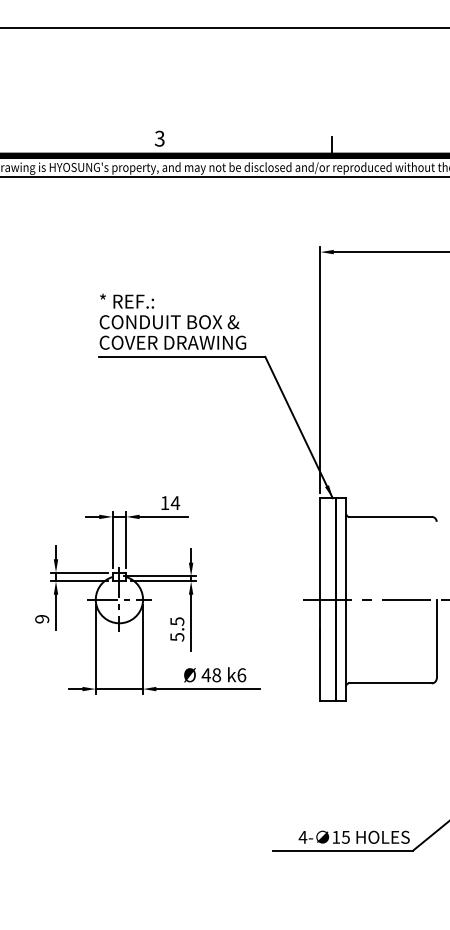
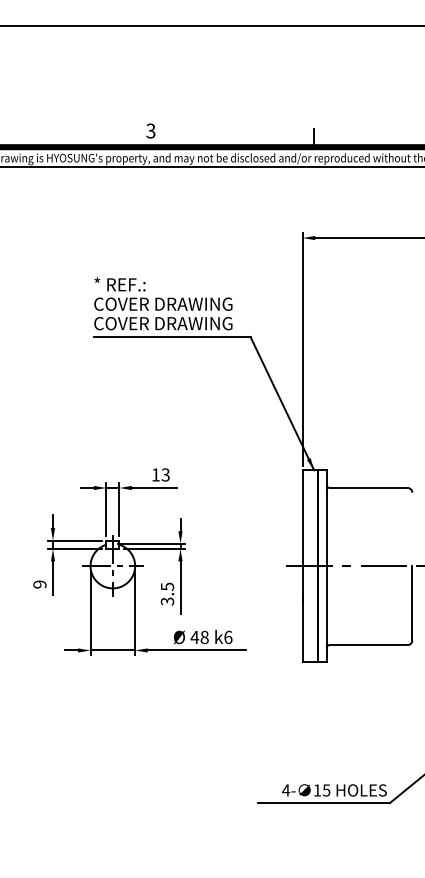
text: (185, 321) -> (175, 303), CONDUIT BOX & -> COVER DRAWING
text: (175, 502) -> (165, 474), 14 -> 13
text: (176, 637) -> (166, 601), 5.5 -> 3.5

